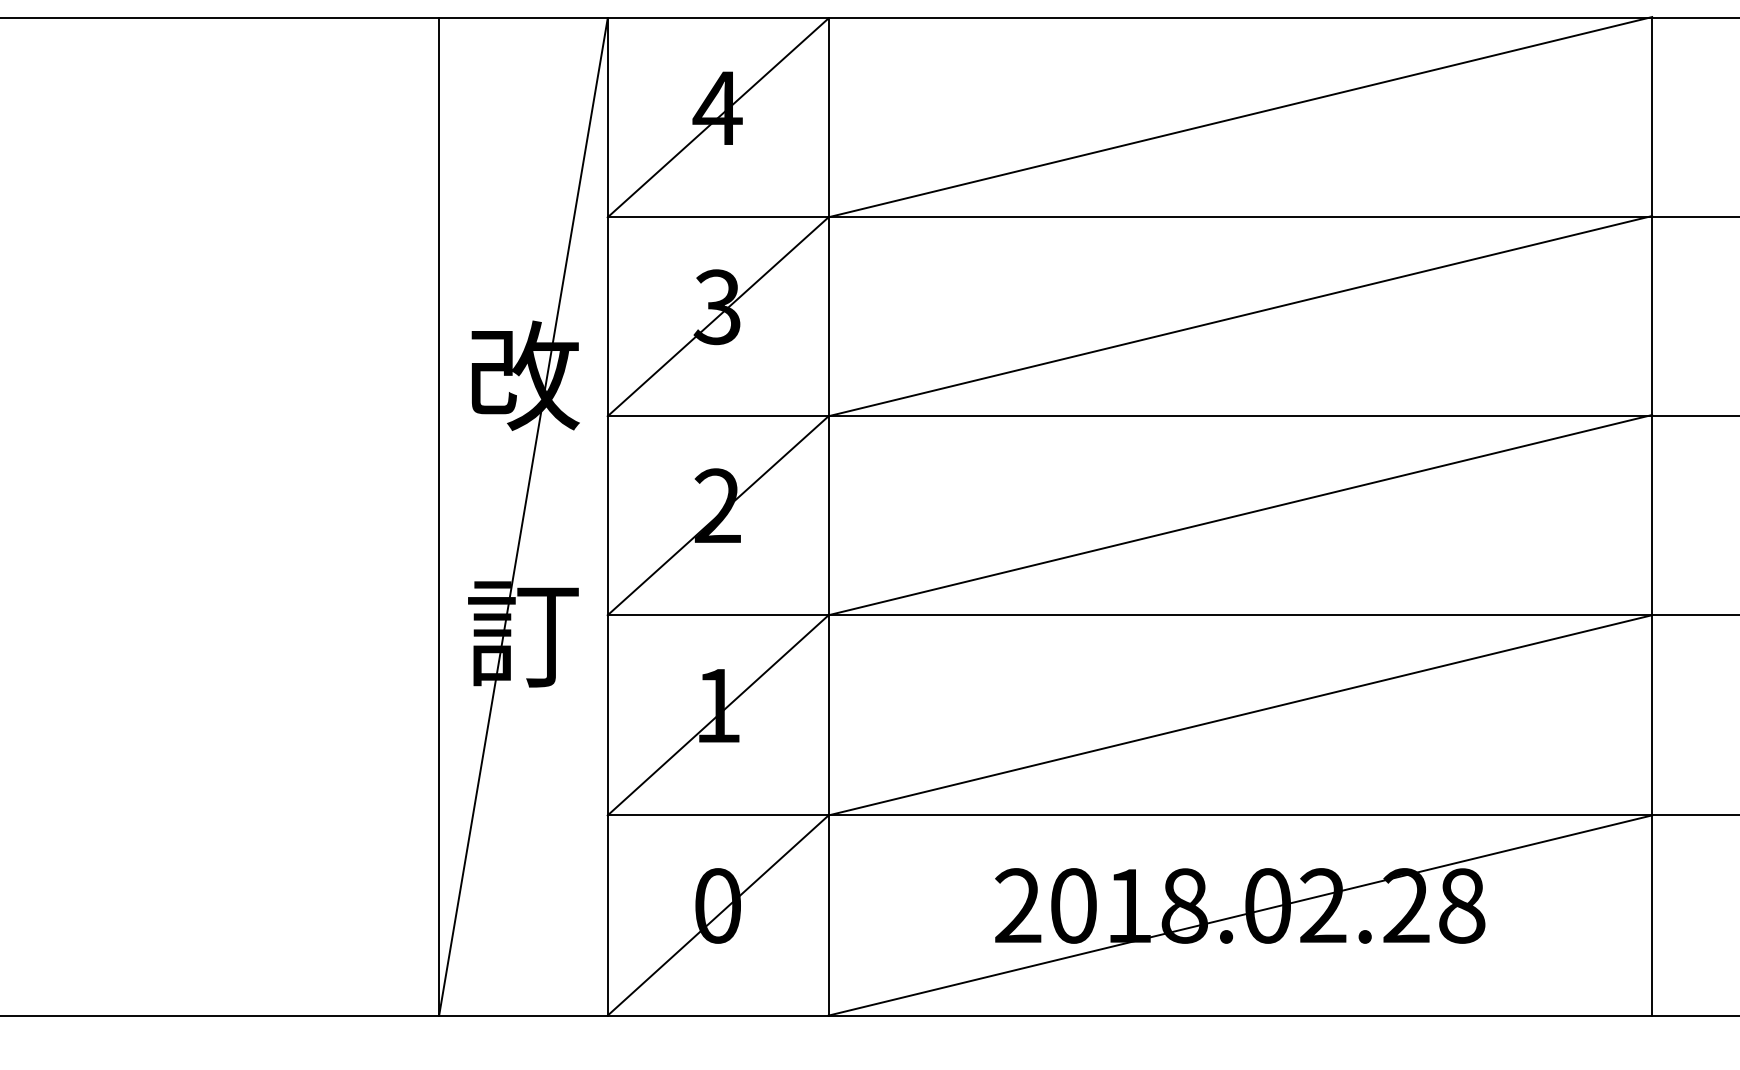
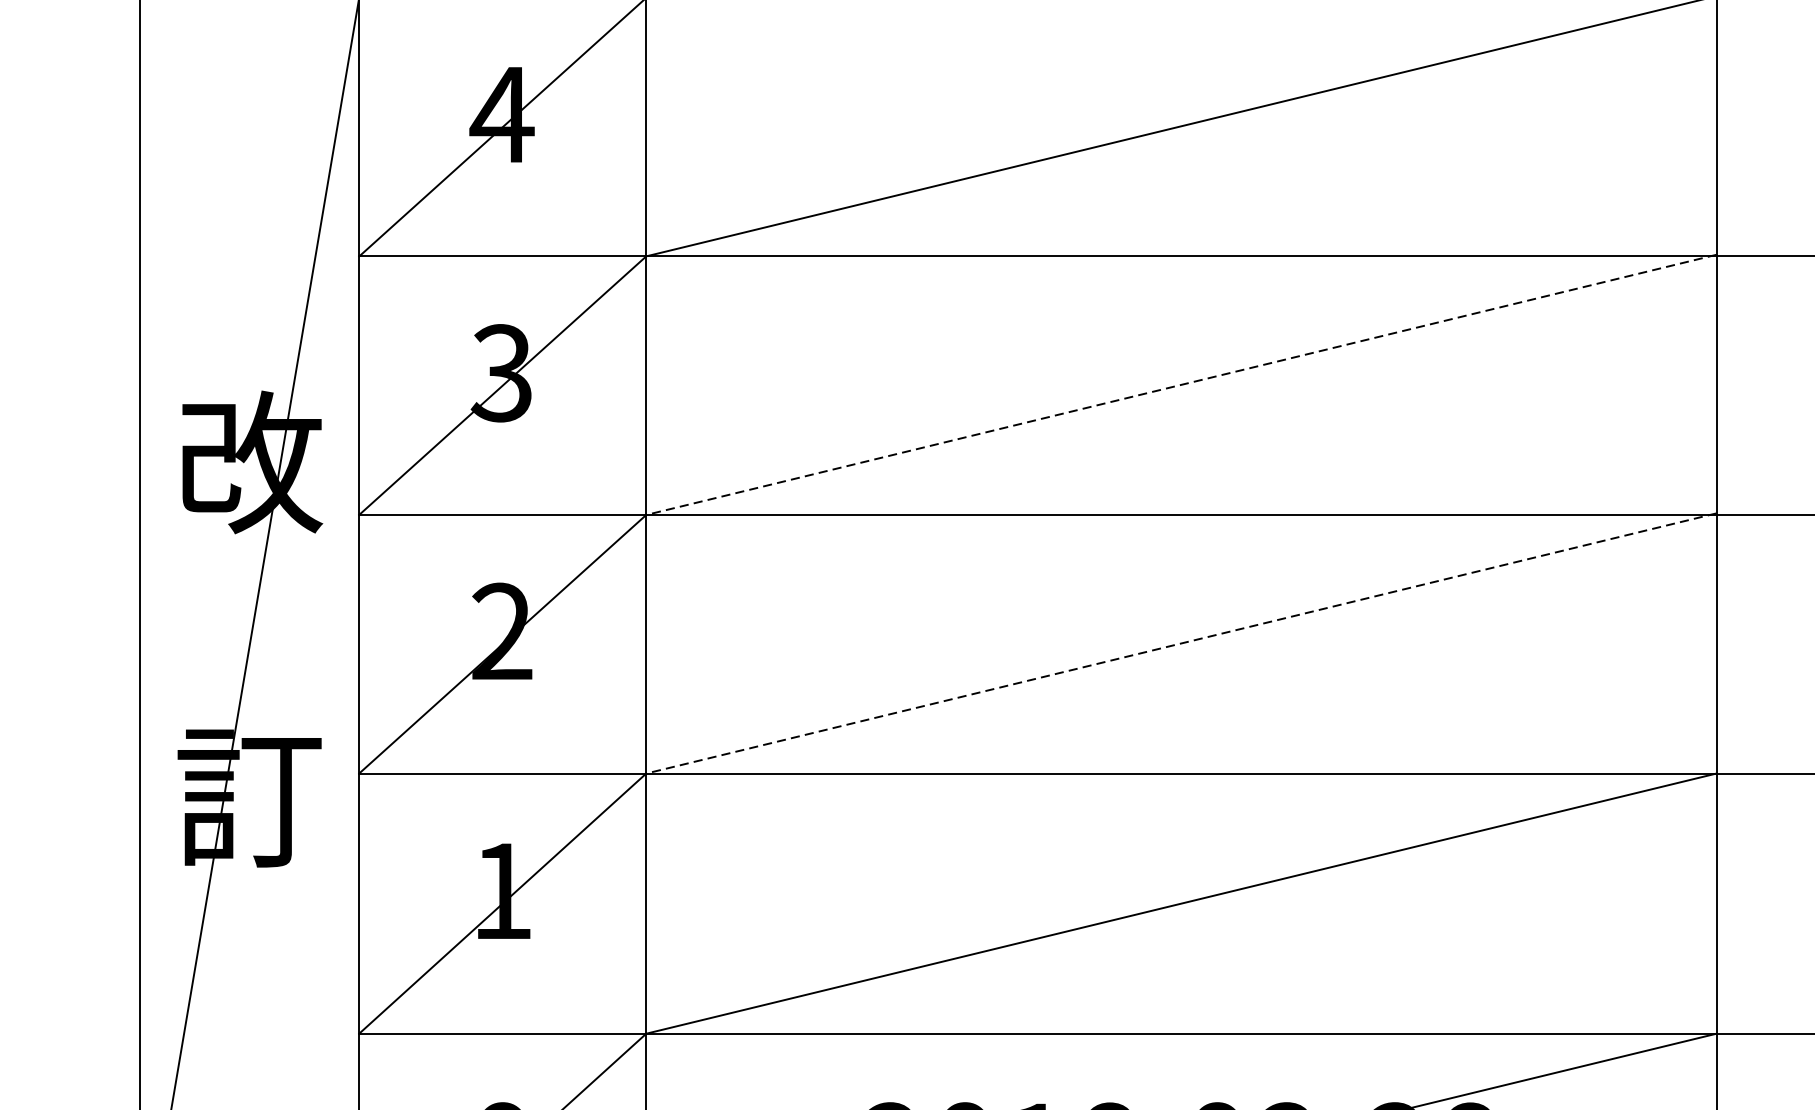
line: (1240, 316) -> (1181, 385), solid -> dashed
line: (1240, 515) -> (1181, 643), solid -> dashed

